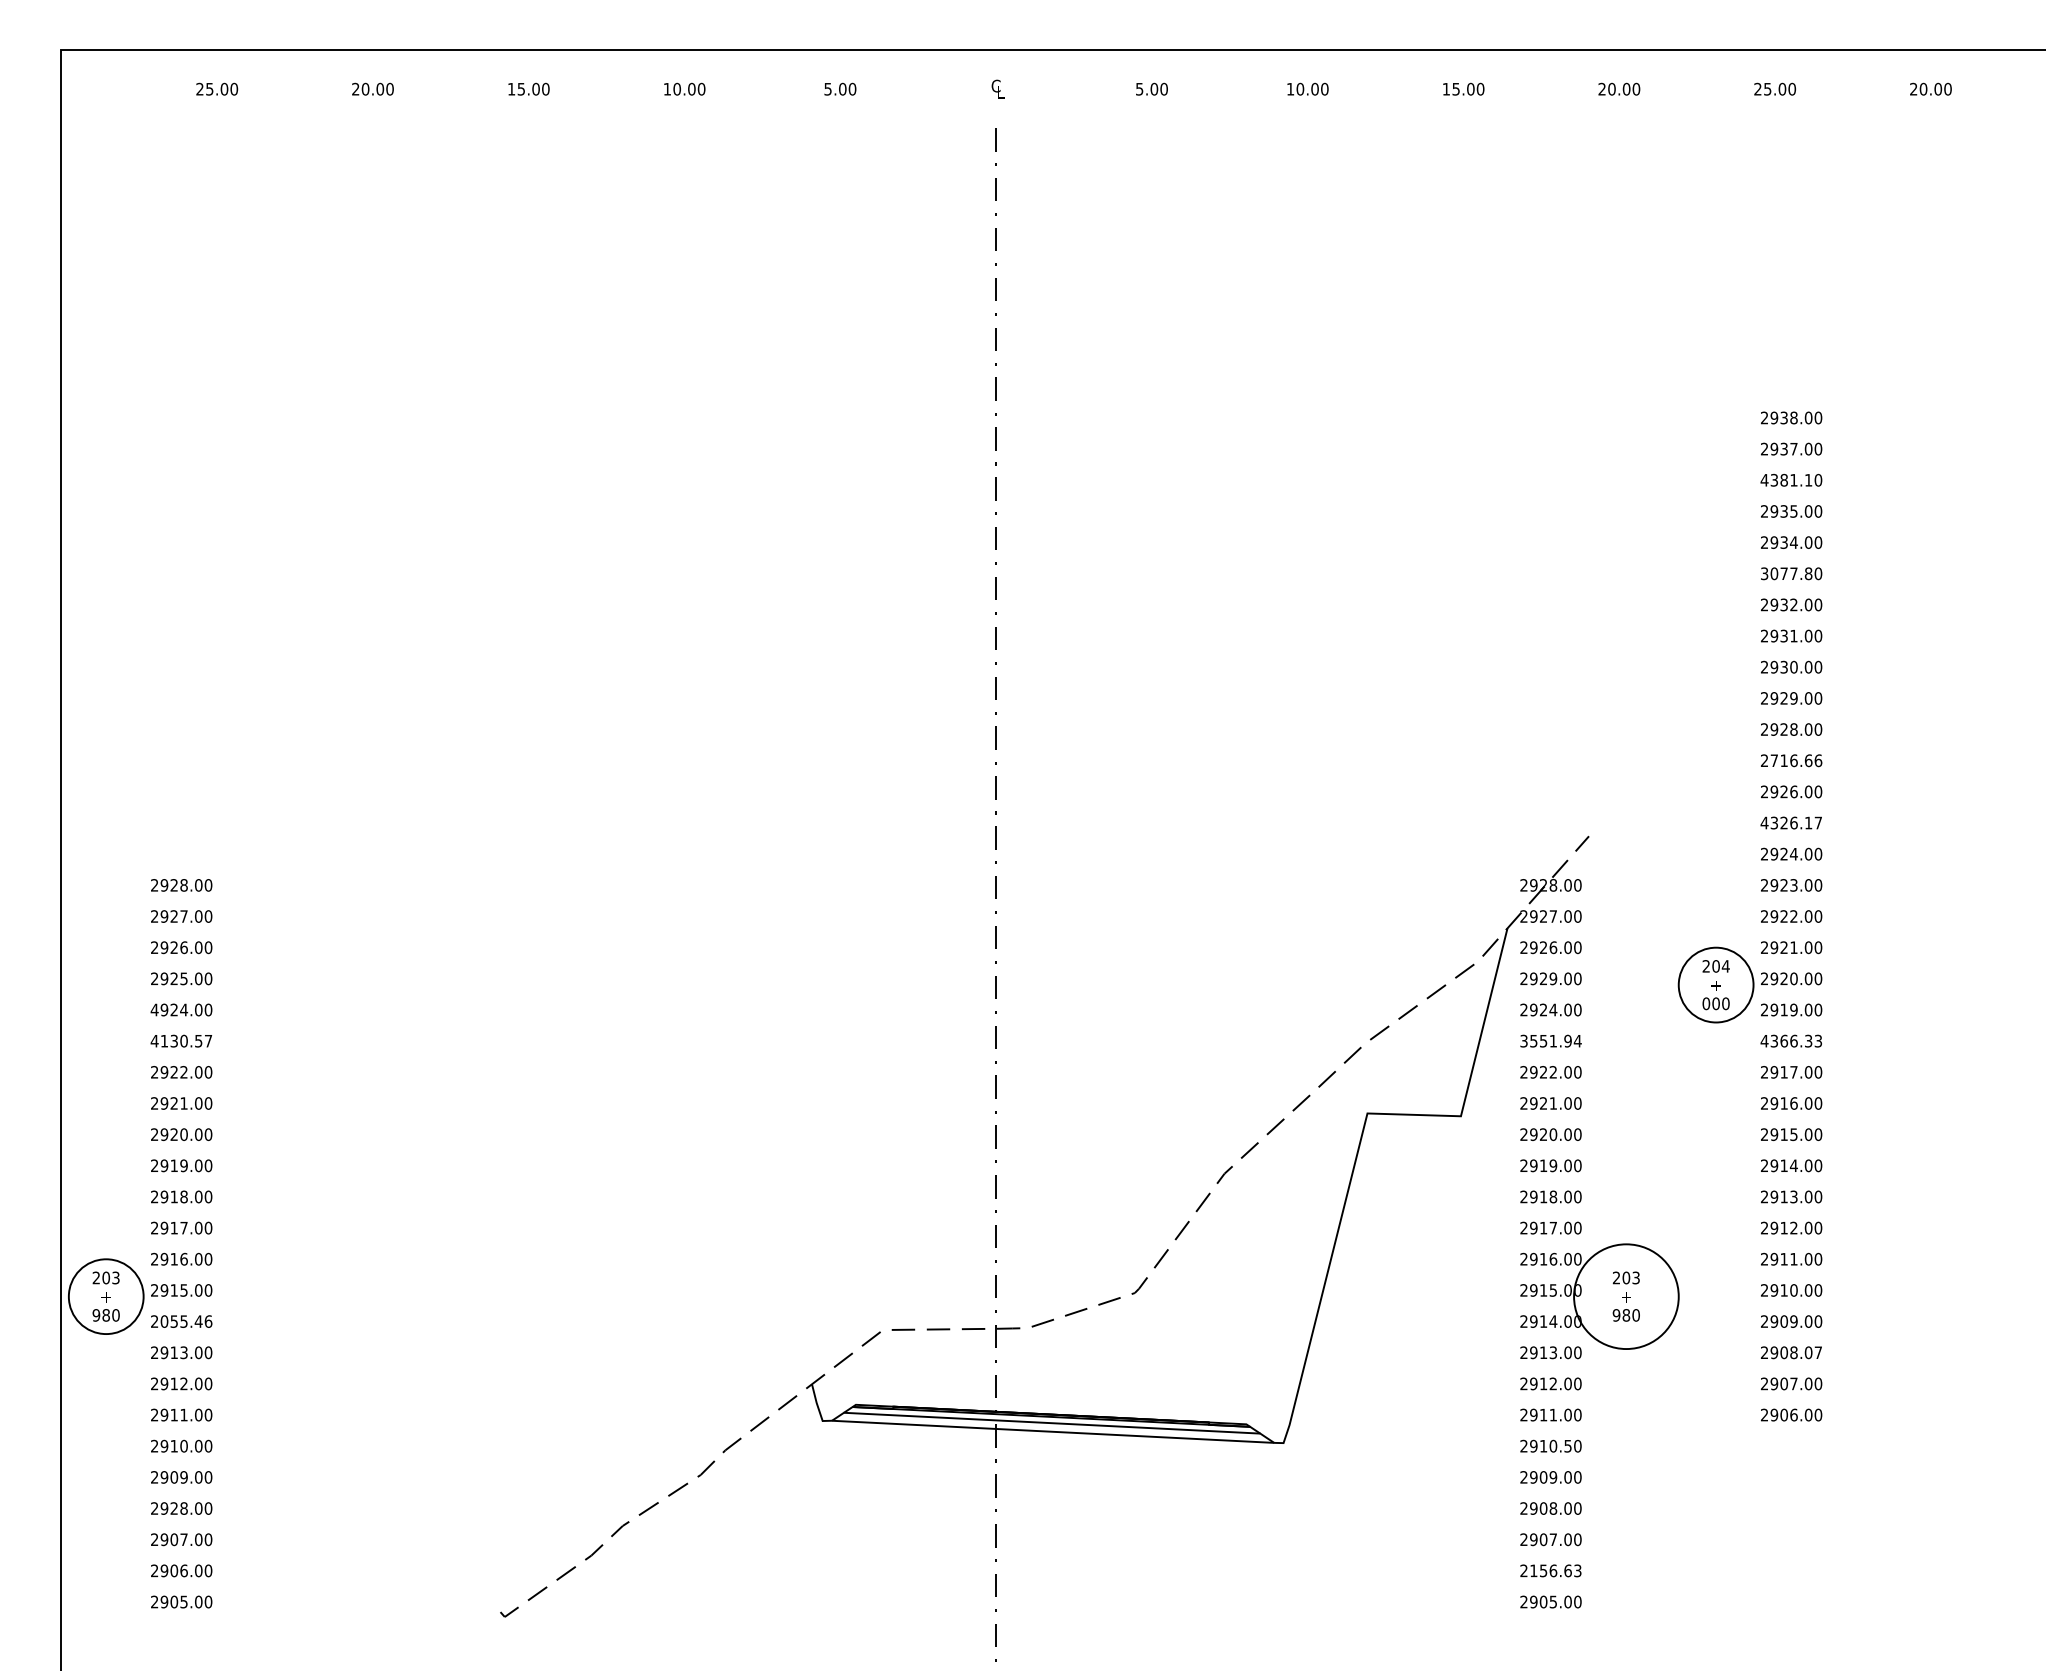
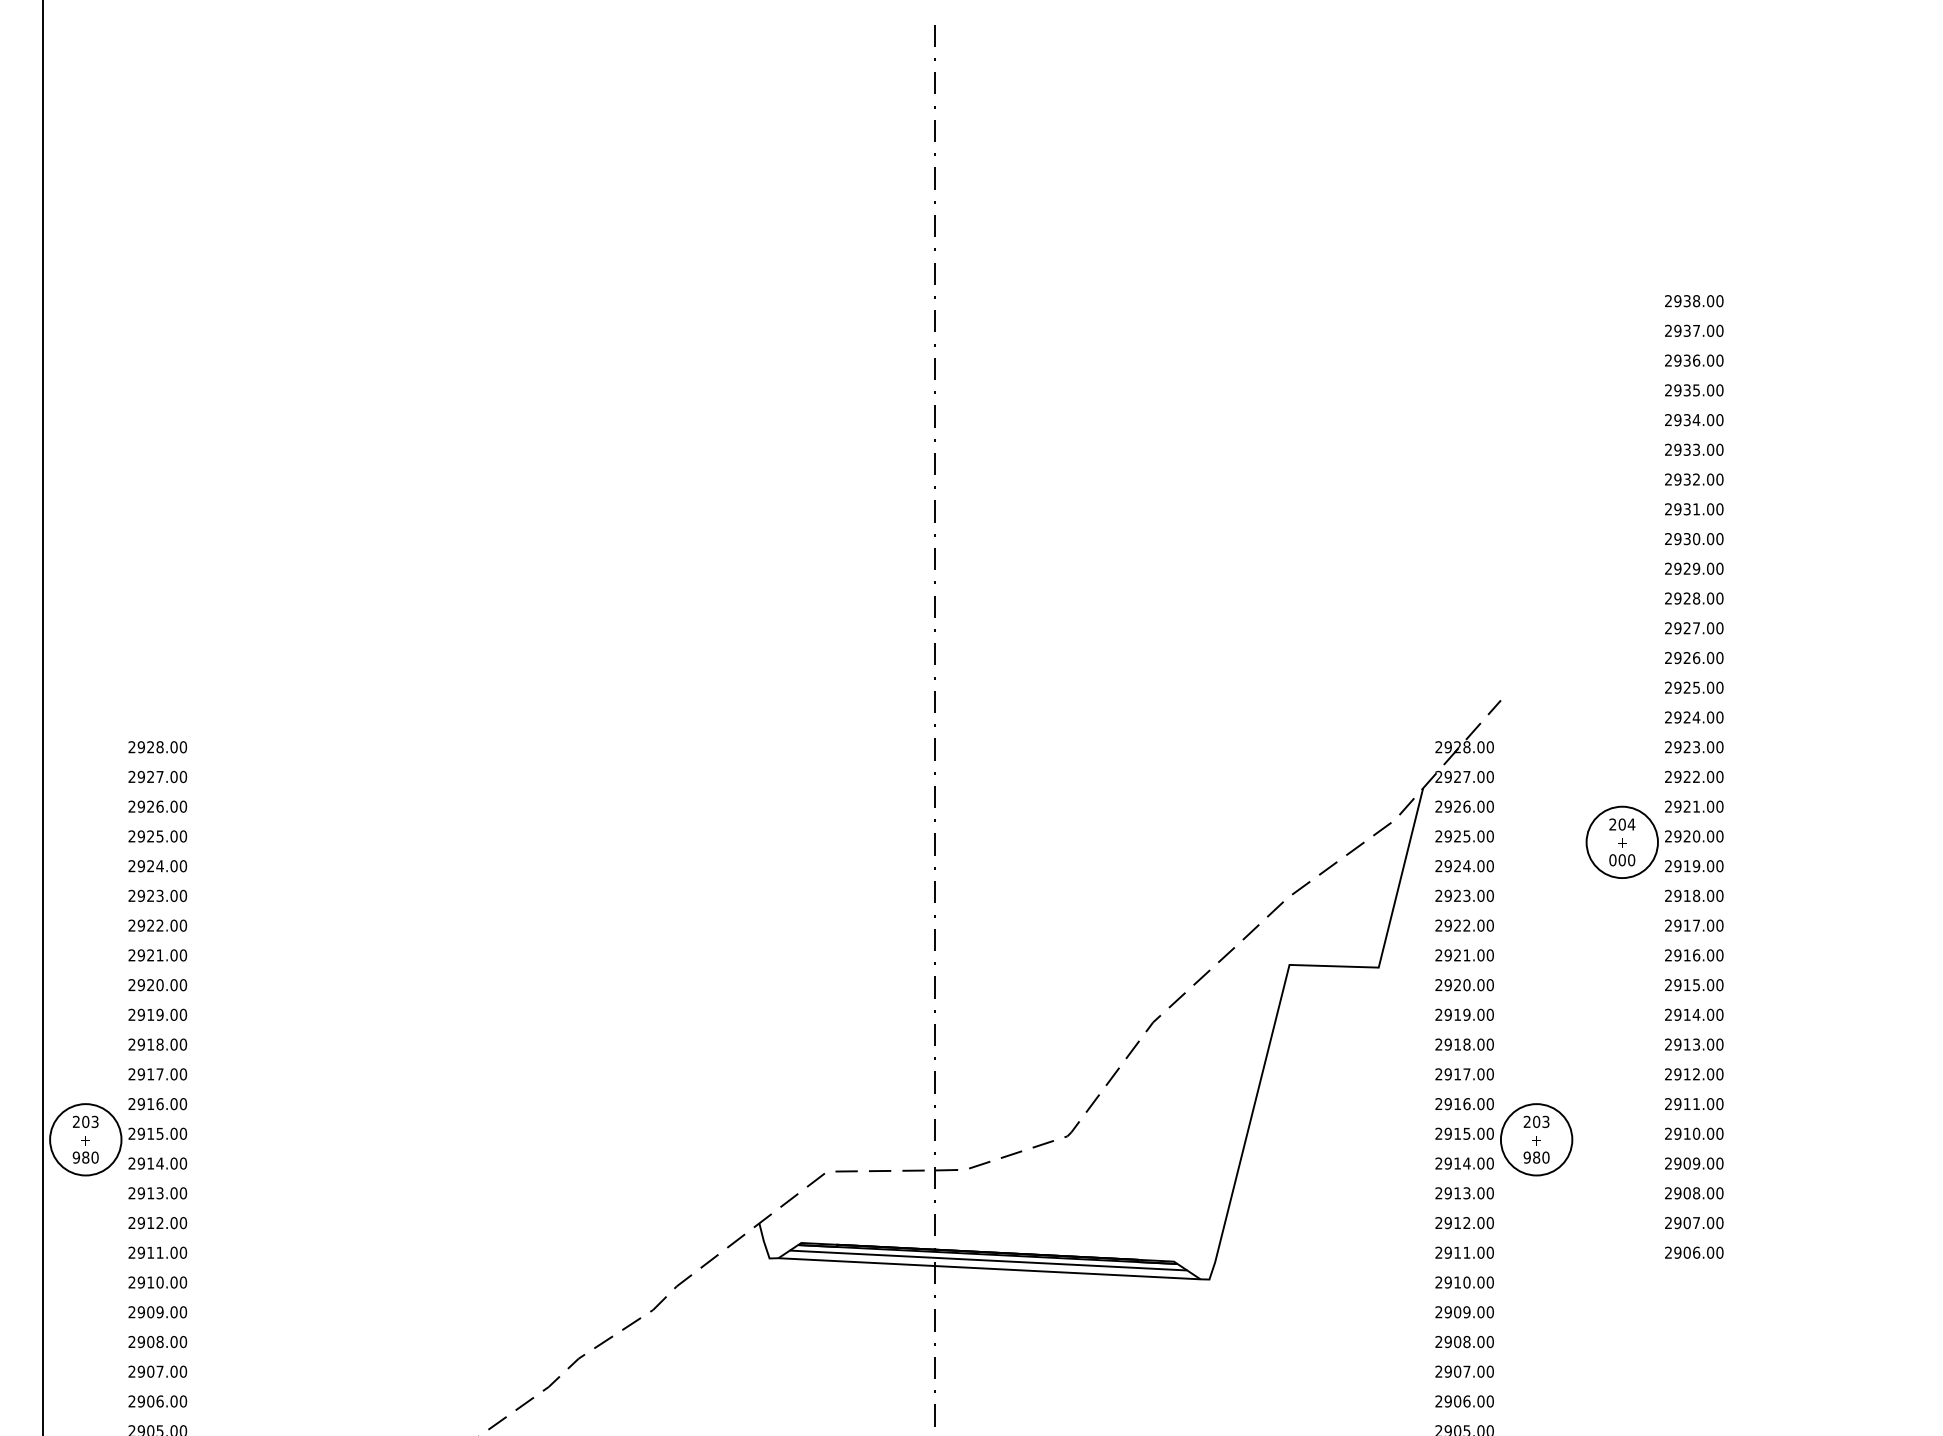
text: (1786, 479) -> (1689, 359), 4381.10 -> 2936.00
text: (1786, 573) -> (1689, 449), 3077.80 -> 2933.00
text: (1796, 760) -> (1698, 628), 2716.66 -> 2927.00
text: (1791, 822) -> (1694, 687), 4326.17 -> 2925.00
text: (1553, 978) -> (1467, 836), 2929.00 -> 2925.00
text: (154, 1009) -> (131, 865), 4924.00 -> 2924.00
text: (181, 1040) -> (157, 895), 4130.57 -> 2923.00
text: (1550, 1040) -> (1464, 895), 3551.94 -> 2923.00
text: (1791, 1040) -> (1694, 895), 4366.33 -> 2918.00
circle: (1626, 1296) -> (1536, 1139), size x0.71
text: (186, 1321) -> (162, 1163), 2055.46 -> 2914.00
text: (1818, 1352) -> (1719, 1193), 2908.07 -> 2908.00
text: (1567, 1445) -> (1480, 1281), 2910.50 -> 2910.00
text: (174, 1508) -> (150, 1341), 2928.00 -> 2908.00
text: (1555, 1570) -> (1468, 1401), 2156.63 -> 2906.00

